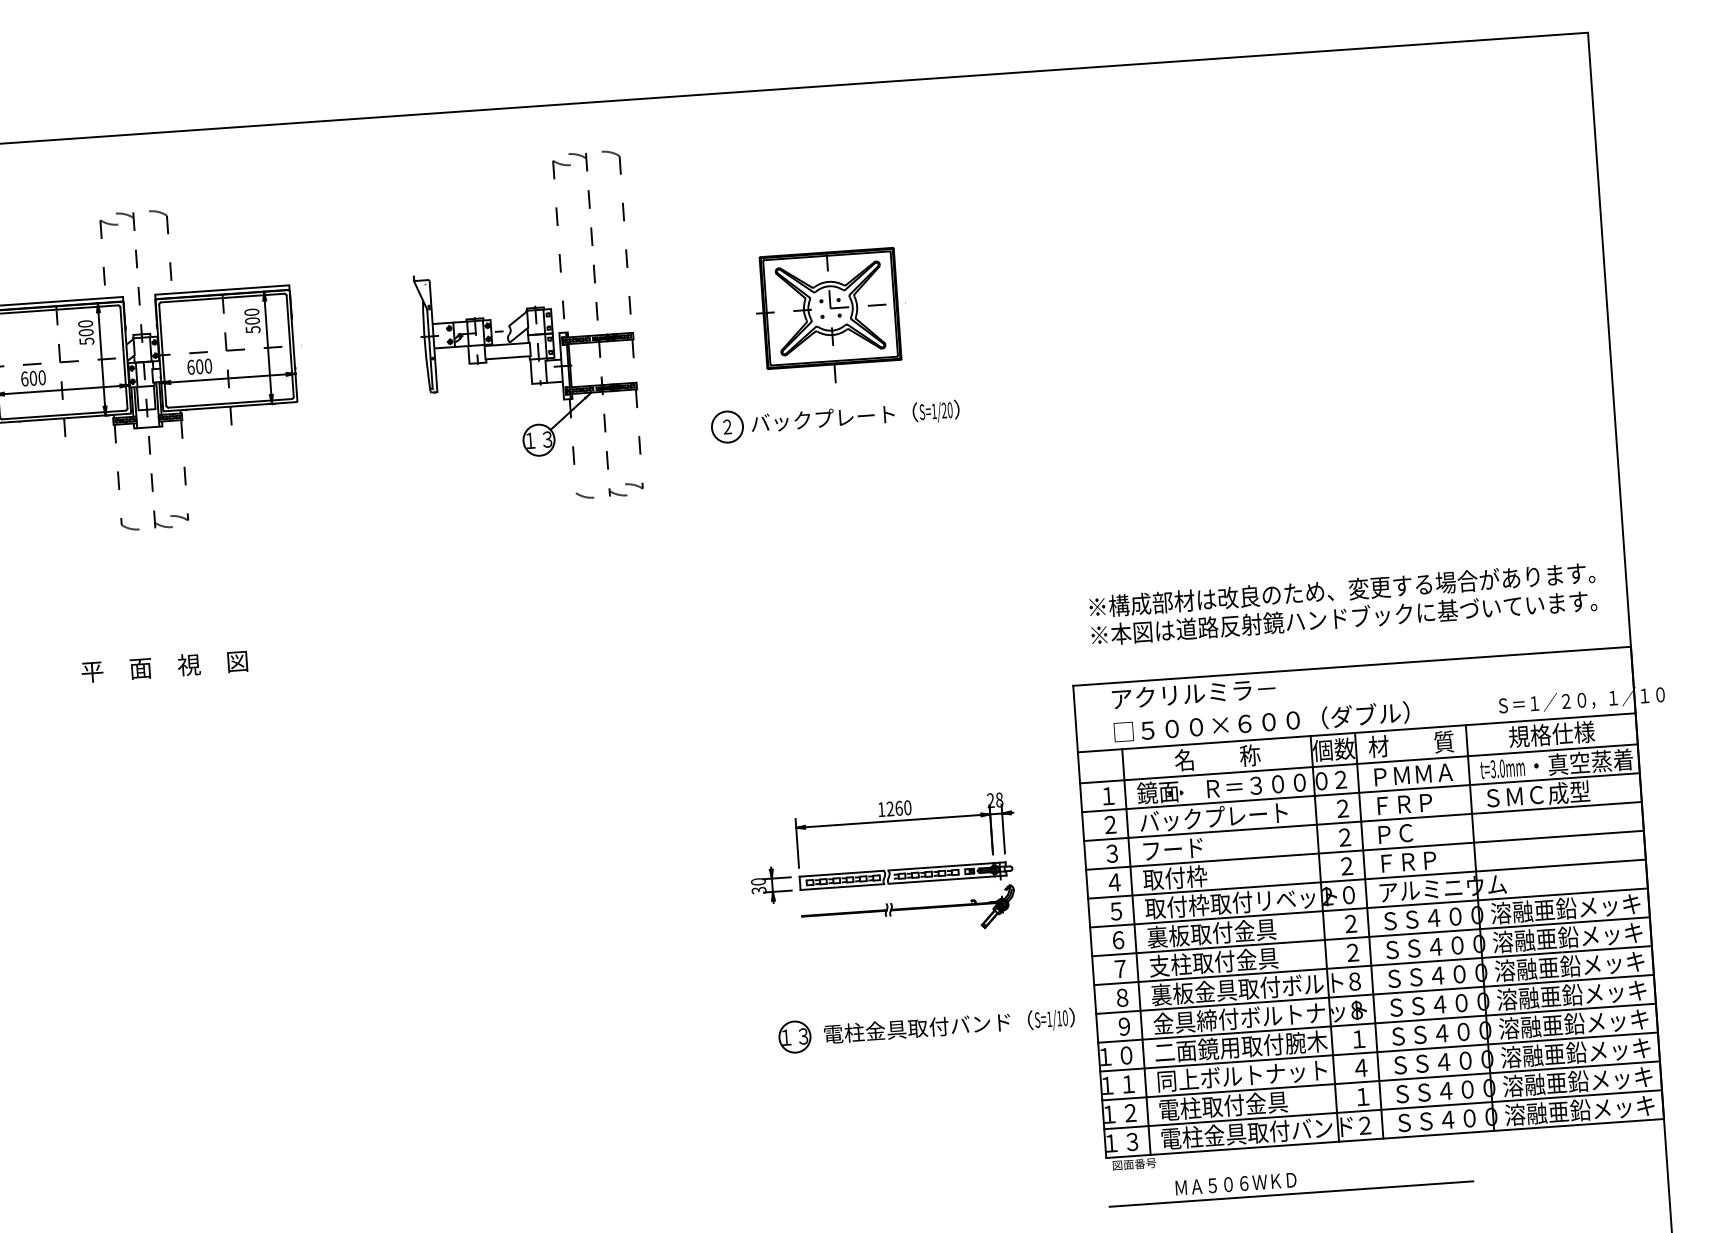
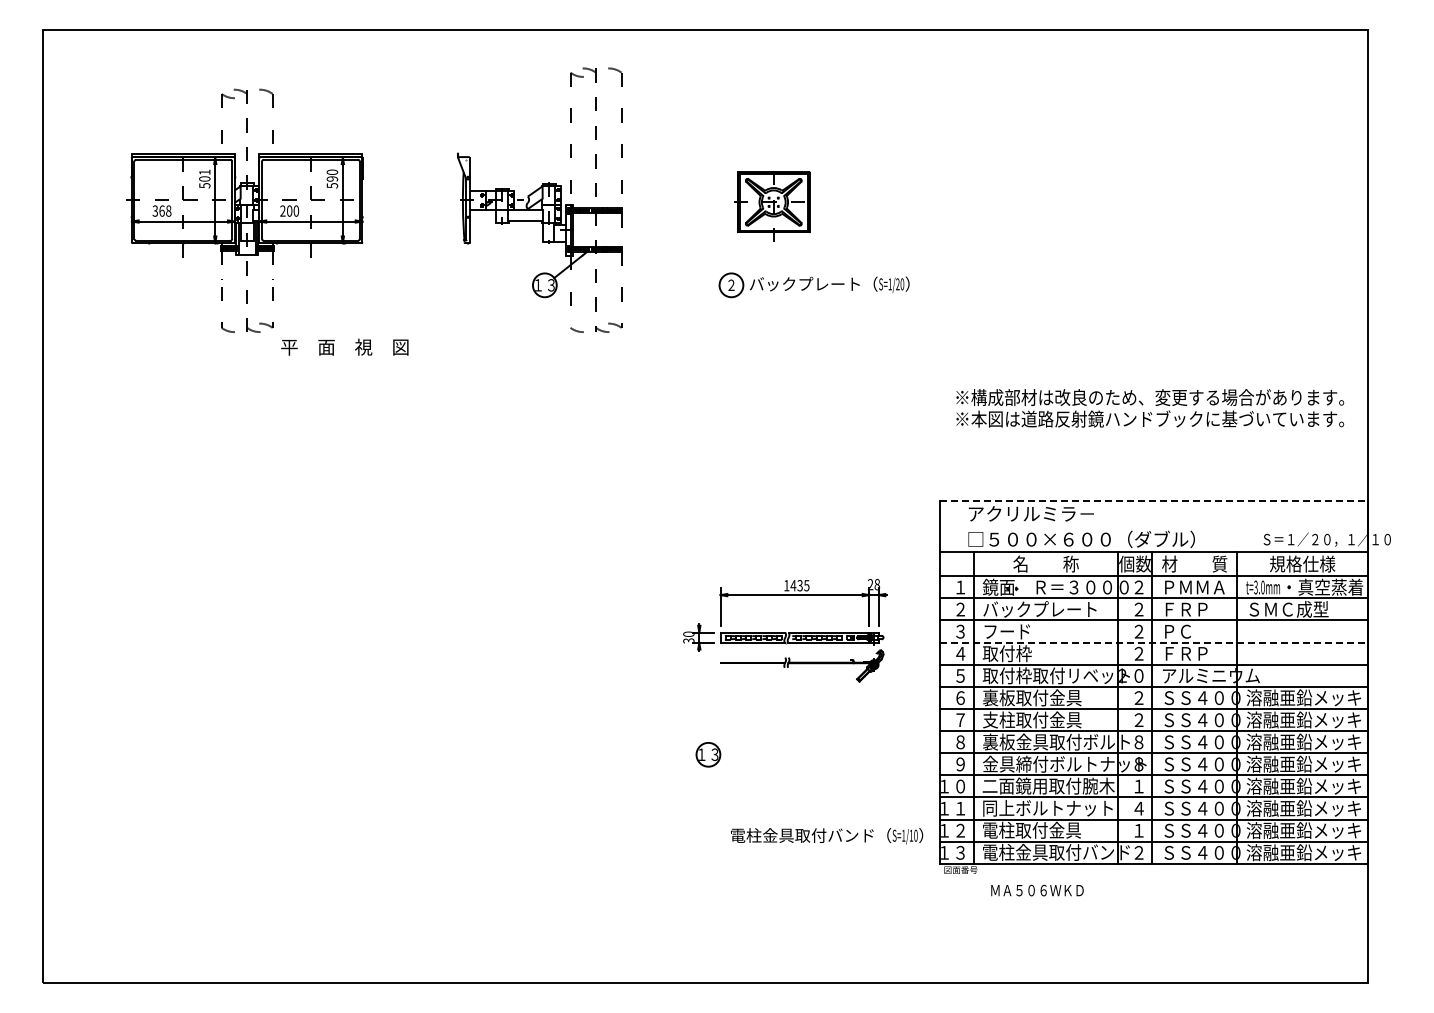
part: (827, 316) -> (771, 206), size x0.7
text: (252, 320) -> (332, 178), 500 -> 590
text: (85, 322) -> (204, 171), 500 -> 501
text: (190, 366) -> (282, 210), 600 -> 200
text: (32, 377) -> (161, 210), 600 -> 368
part: (834, 419) -> (813, 285), moved
text: (1343, 604) -> (1150, 408), moved
text: (164, 665) -> (344, 346), moved
line: (1351, 666) -> (1153, 501), solid -> dashed
text: (898, 808) -> (799, 585), 1260 -> 1435
line: (1364, 850) -> (1153, 642), solid -> dashed
text: (950, 1027) -> (827, 836), moved
line: (1290, 1194) -> (1078, 901), removed

